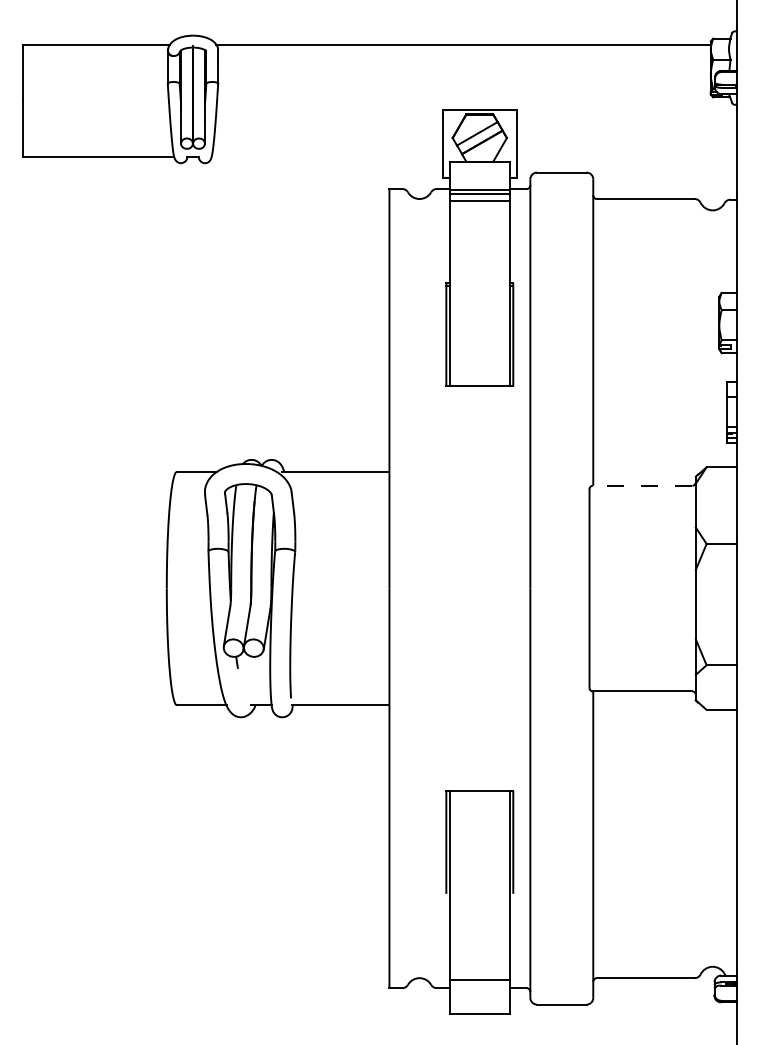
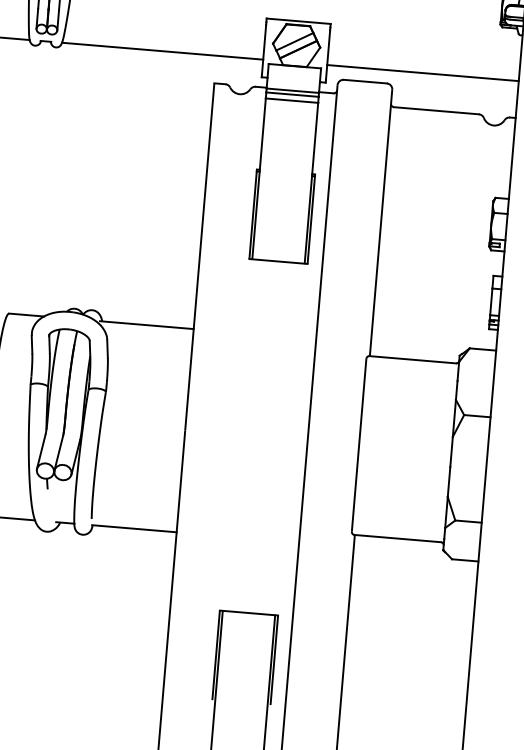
line: (327, 157) -> (162, 51), added
line: (626, 157) -> (422, 73), added
line: (642, 485) -> (412, 359), dashed -> solid

